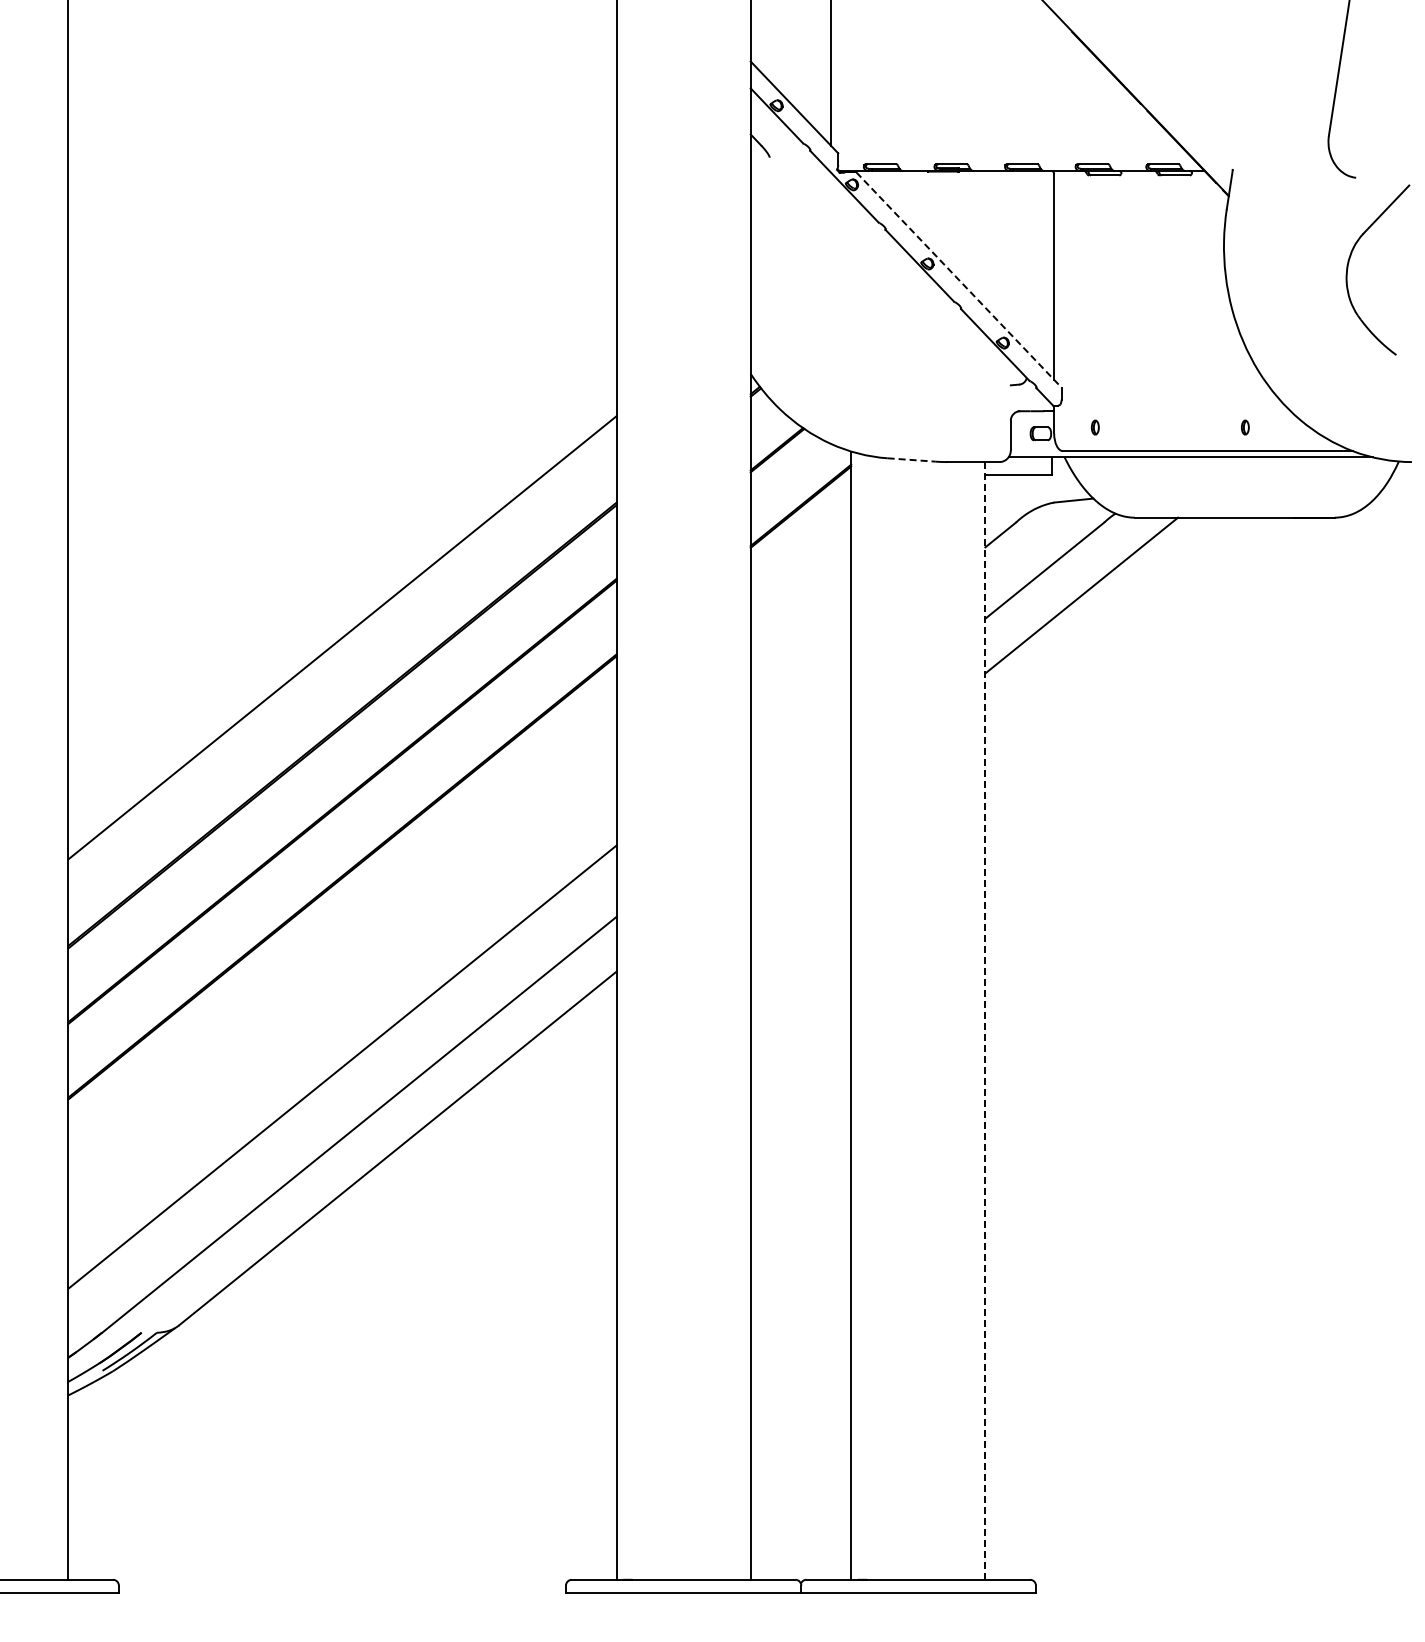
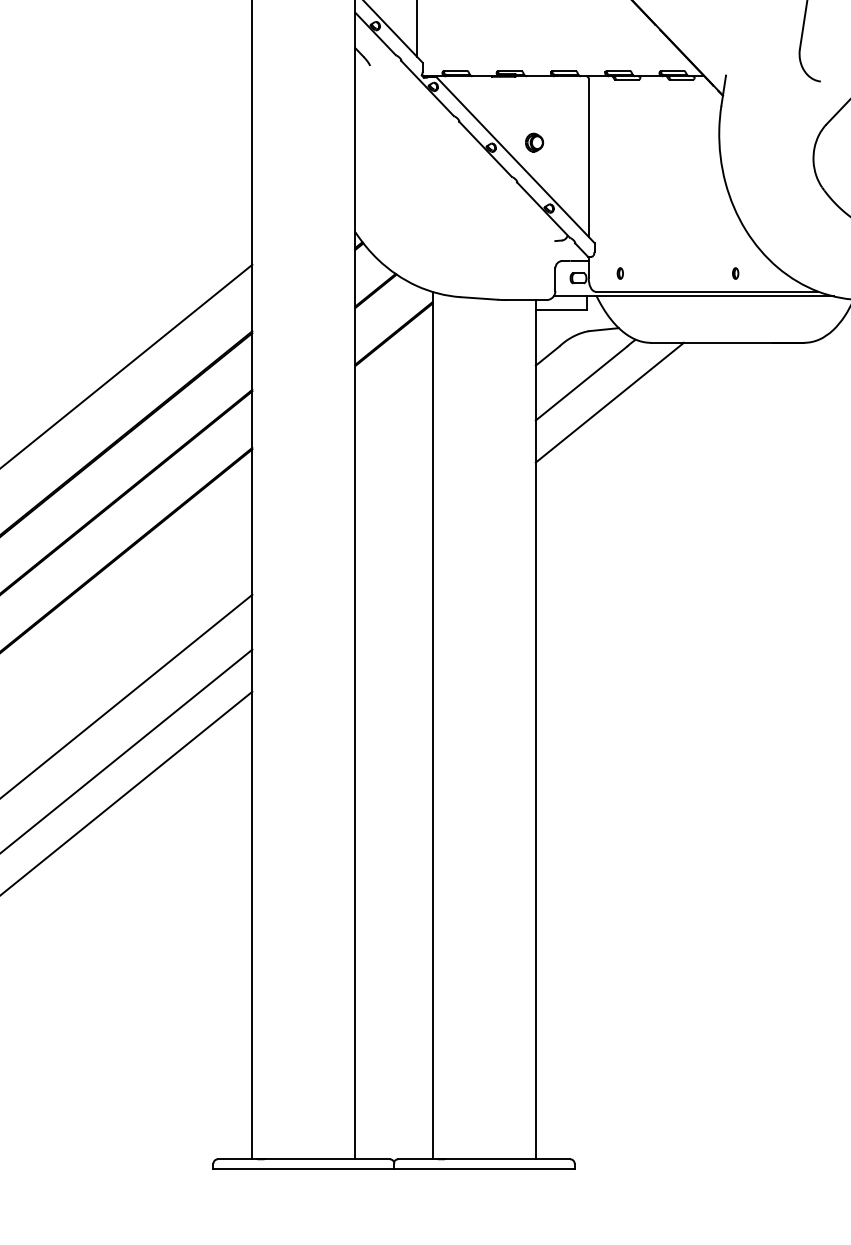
part: (983, 256) -> (534, 142), added
line: (959, 280) -> (515, 160), dashed -> solid
line: (912, 460) -> (479, 298), dashed -> solid
line: (985, 1020) -> (535, 729), dashed -> solid

